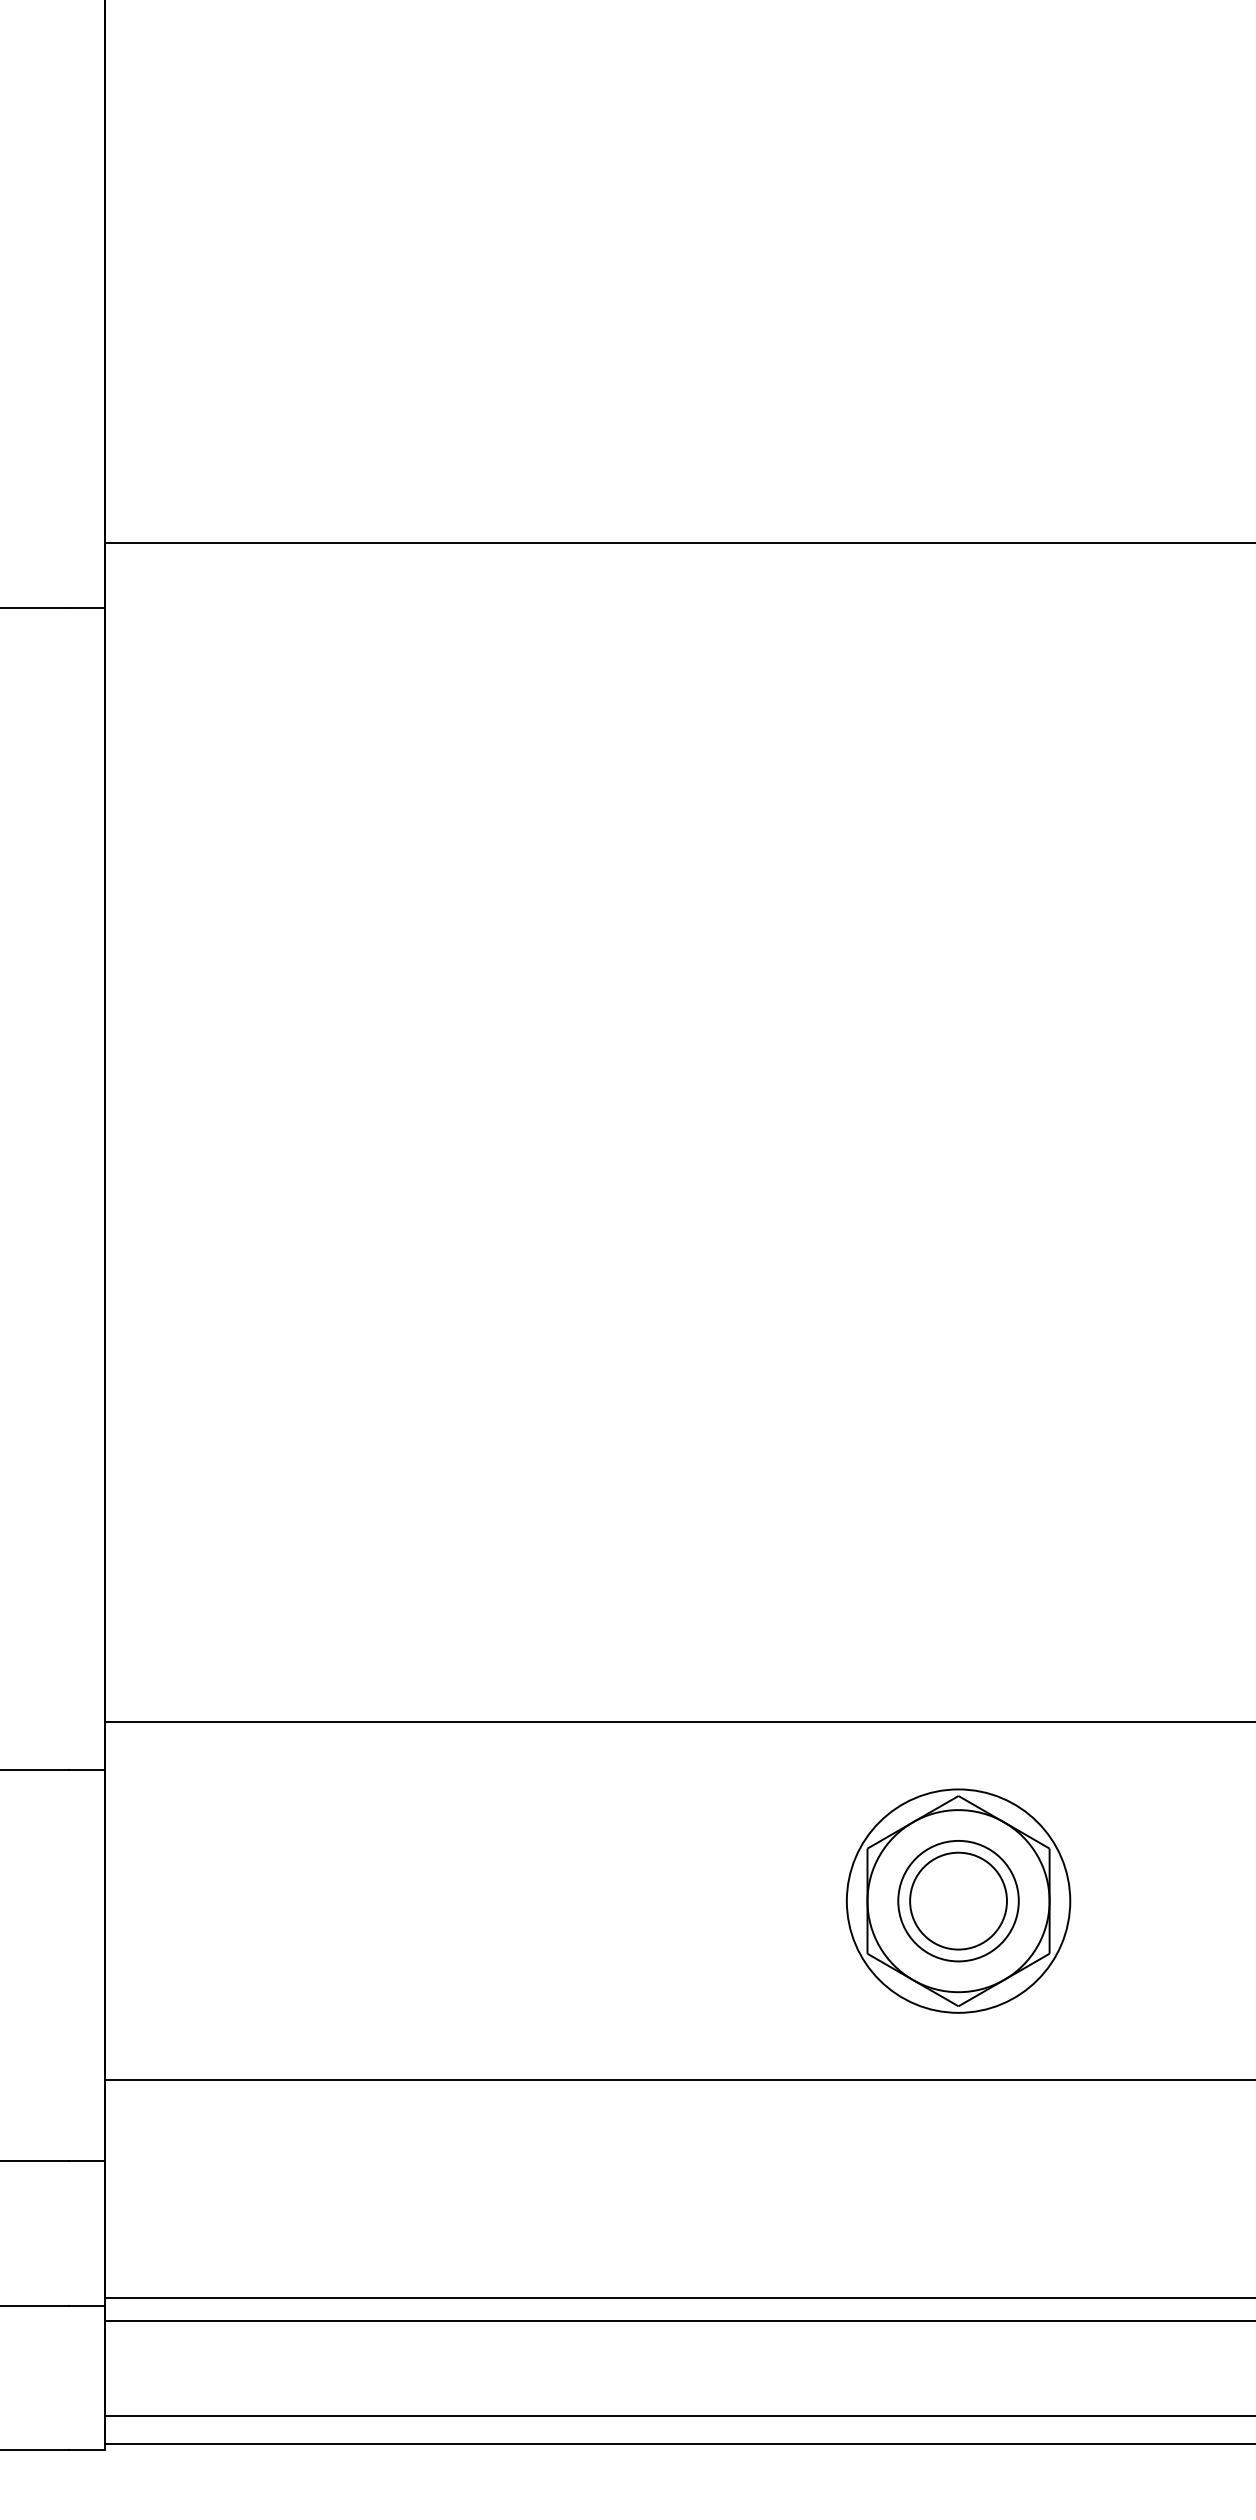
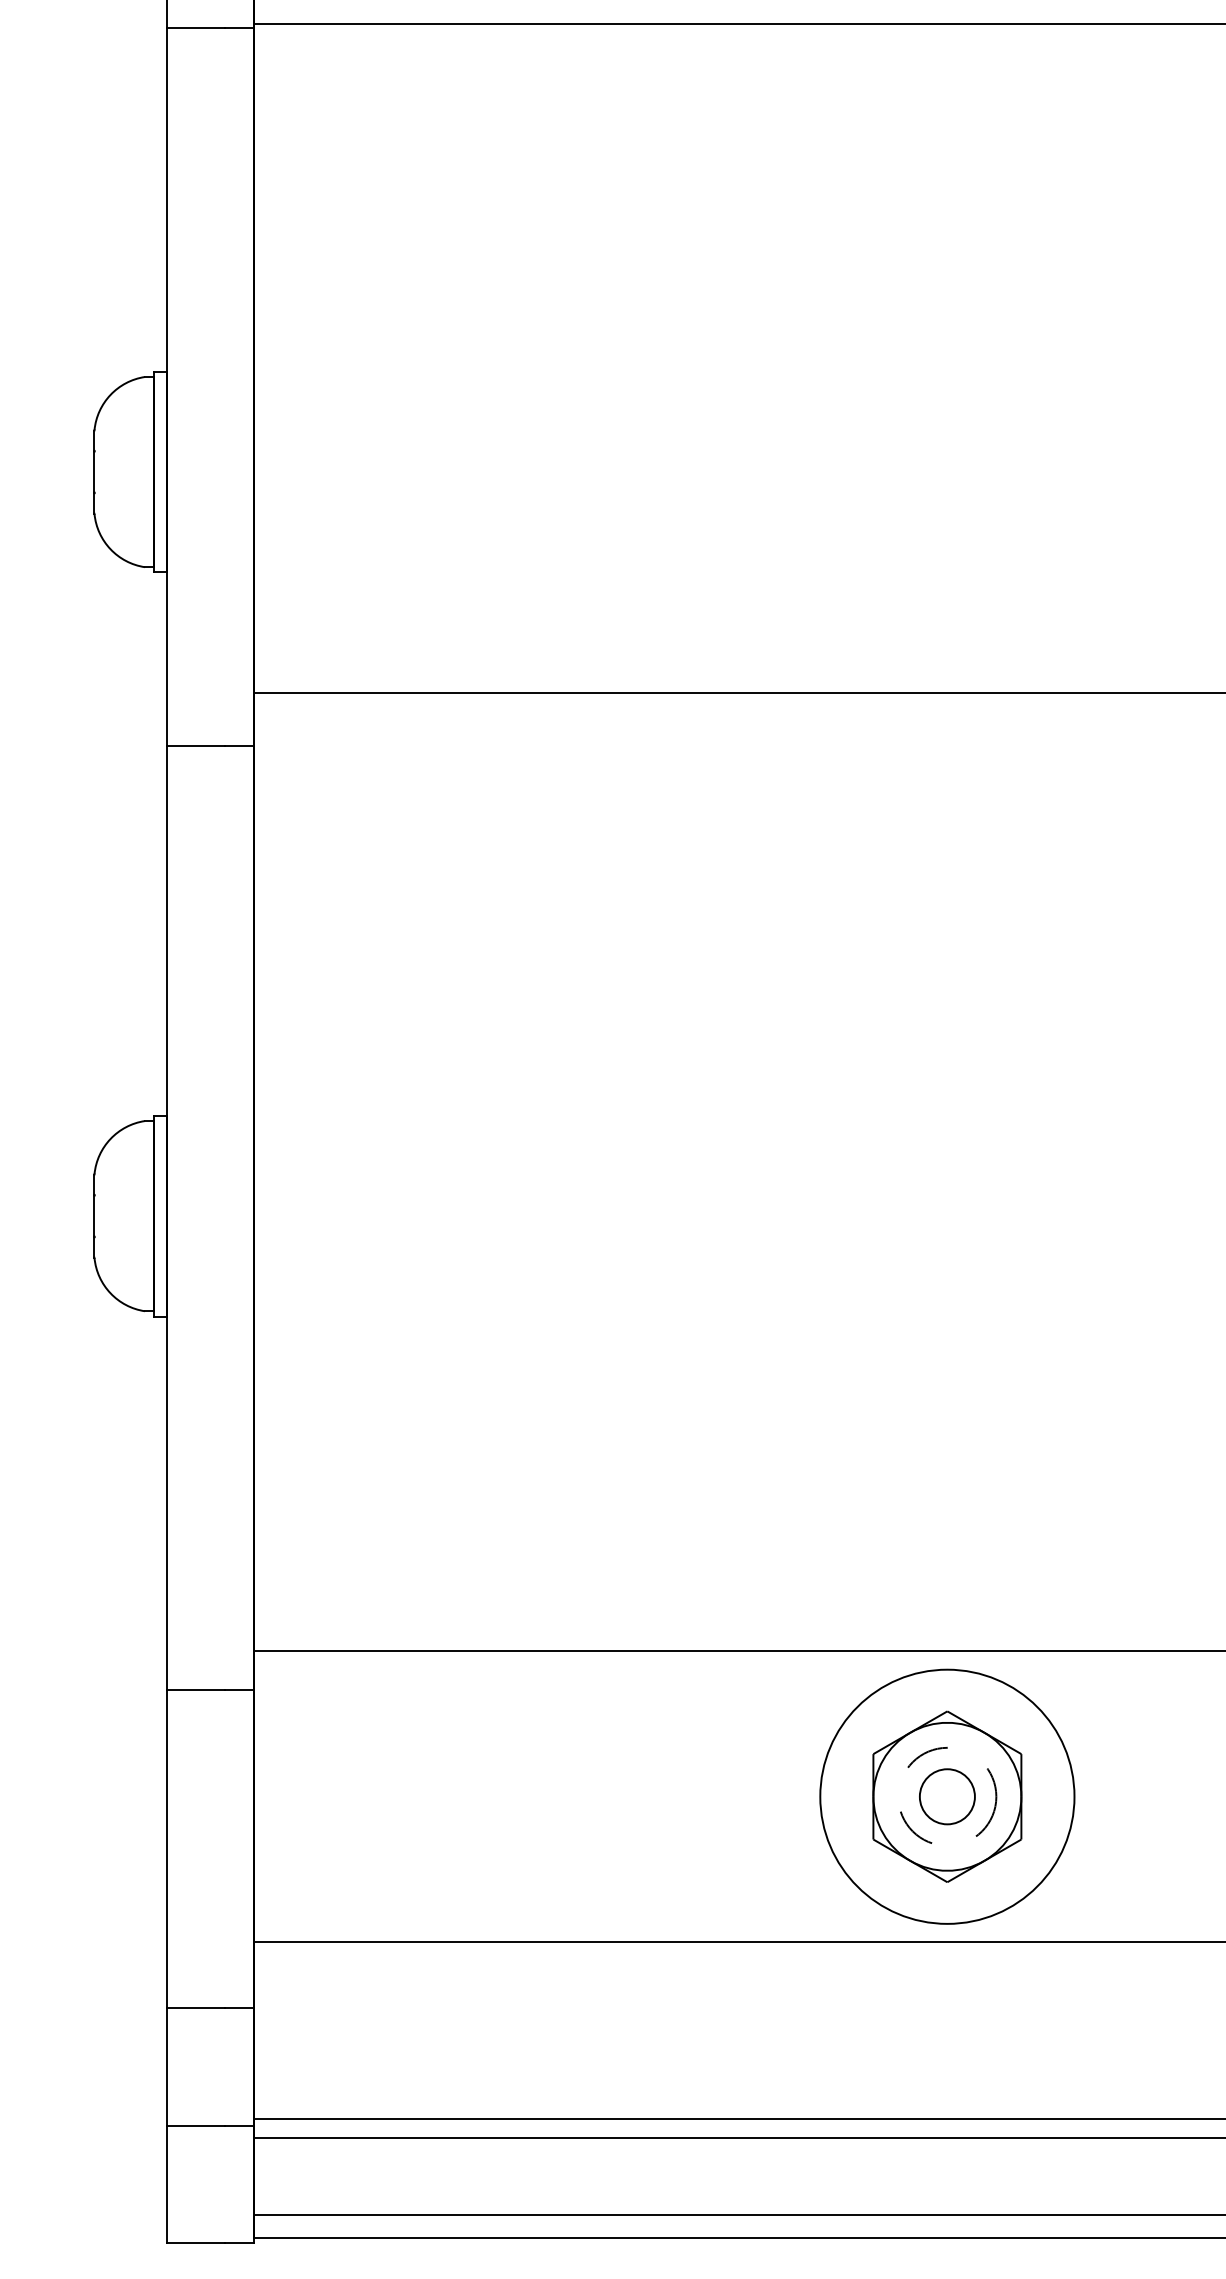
circle: (958, 1900) -> (947, 1796), size x0.7
circle: (958, 1900) -> (947, 1796), size x1.4
circle: (958, 1900) -> (947, 1796), solid -> dashed

